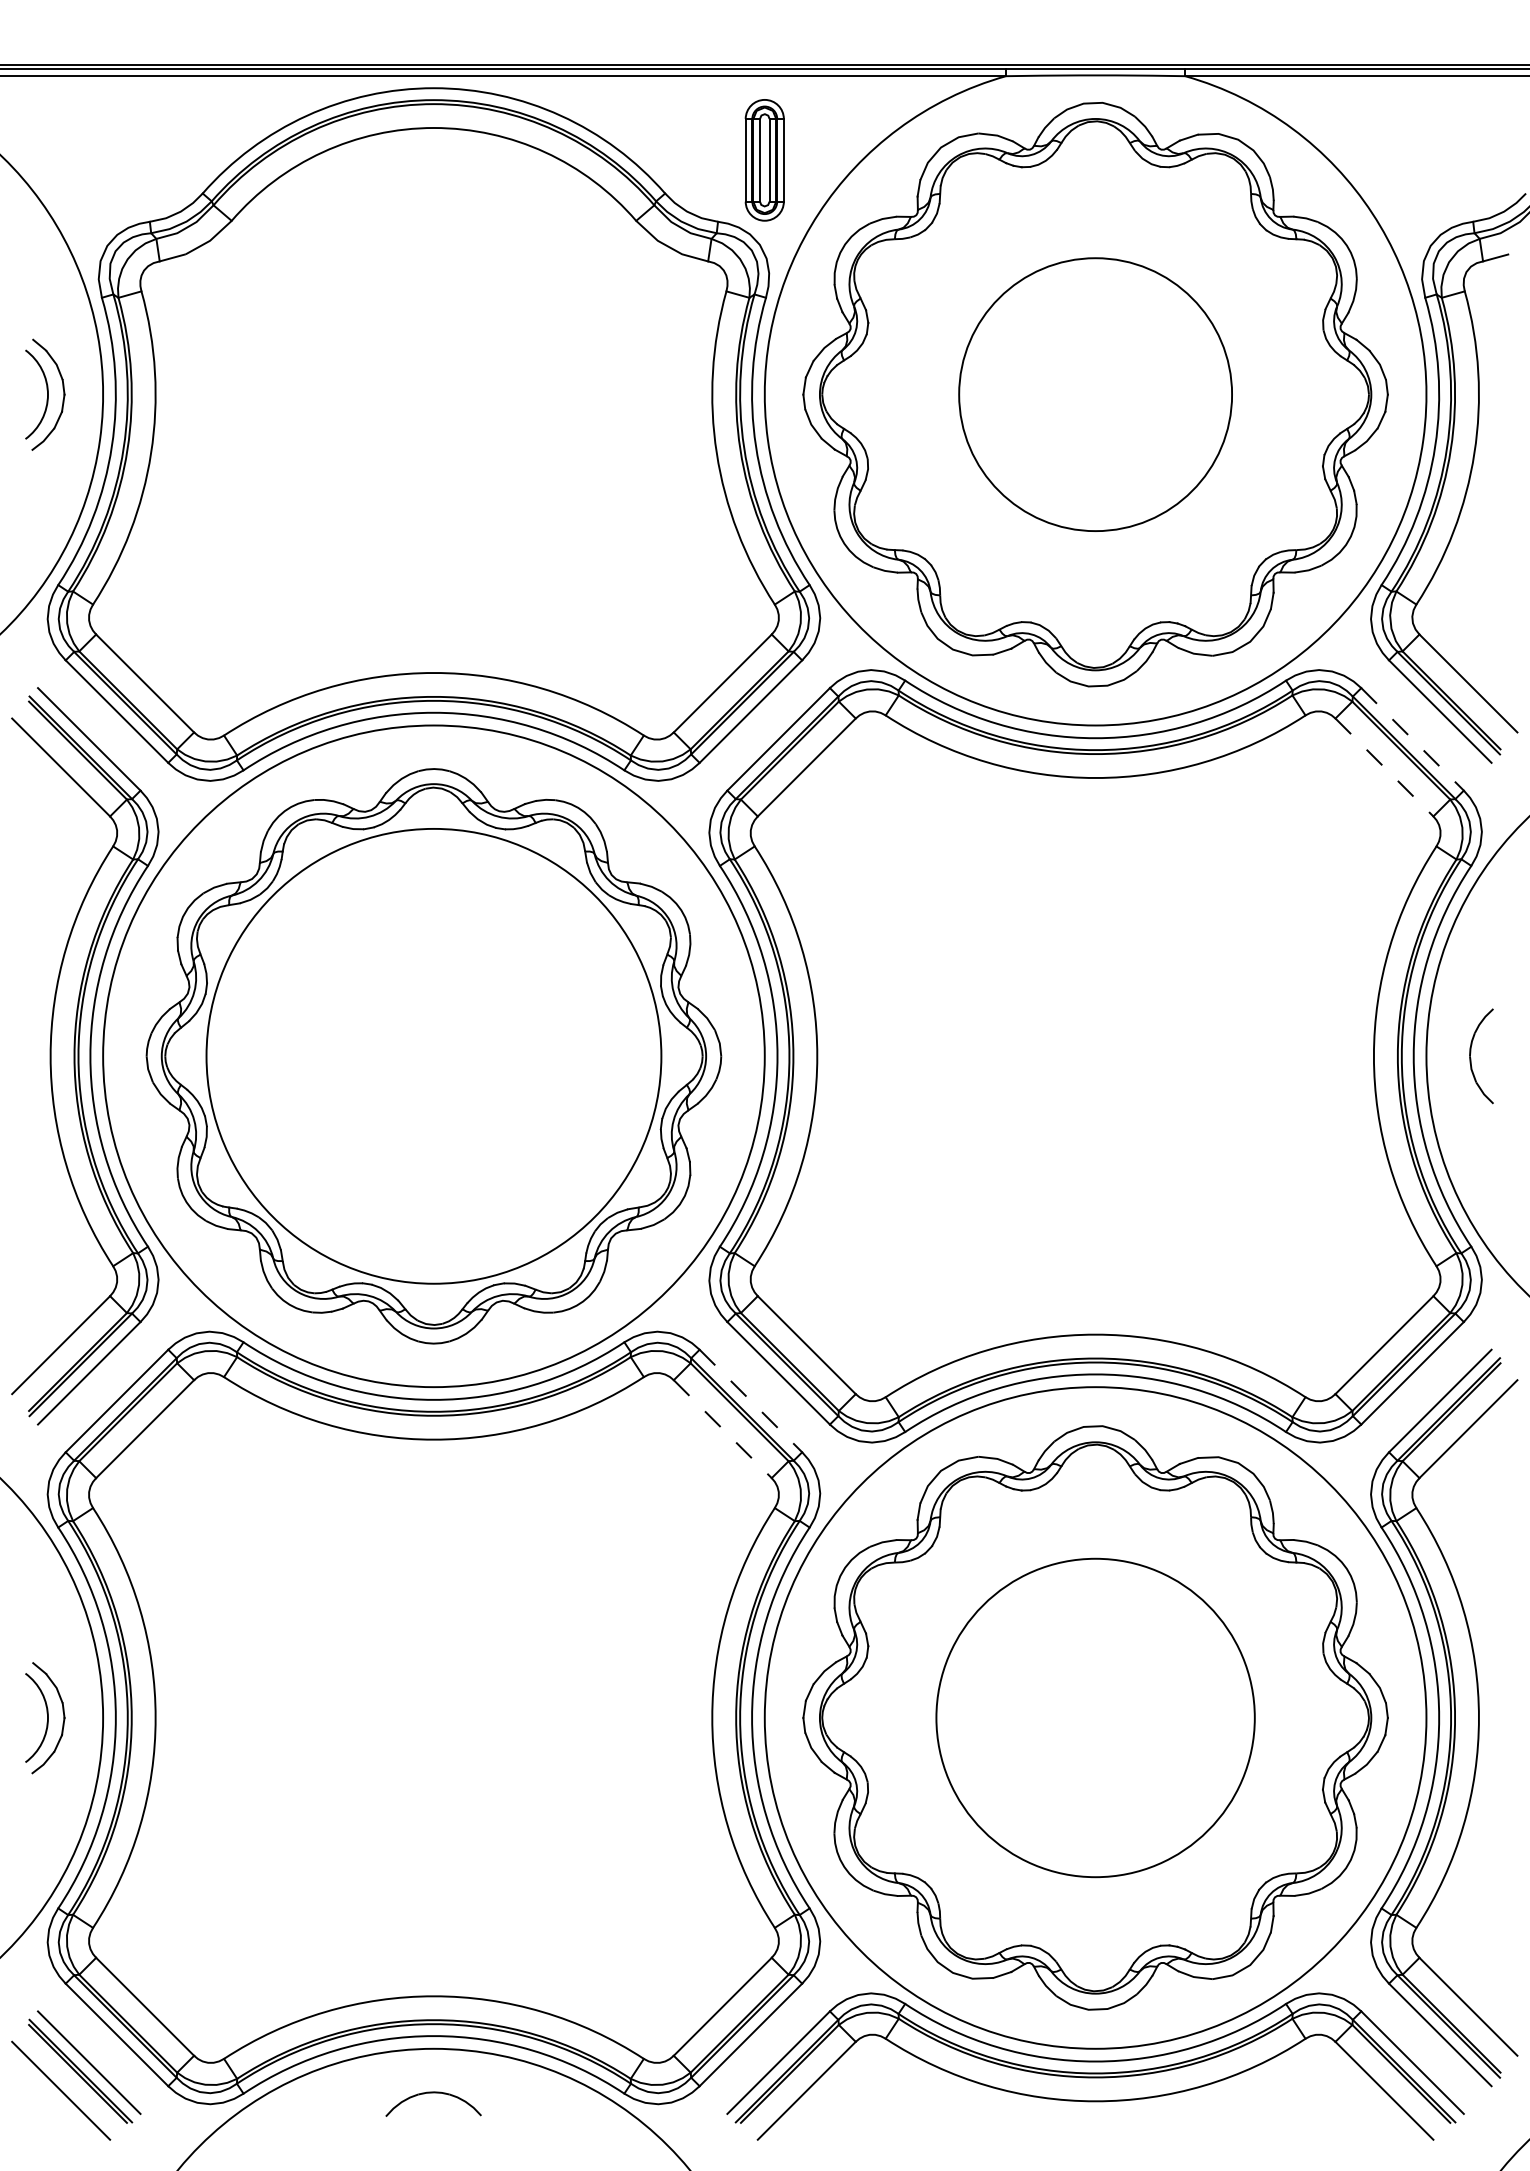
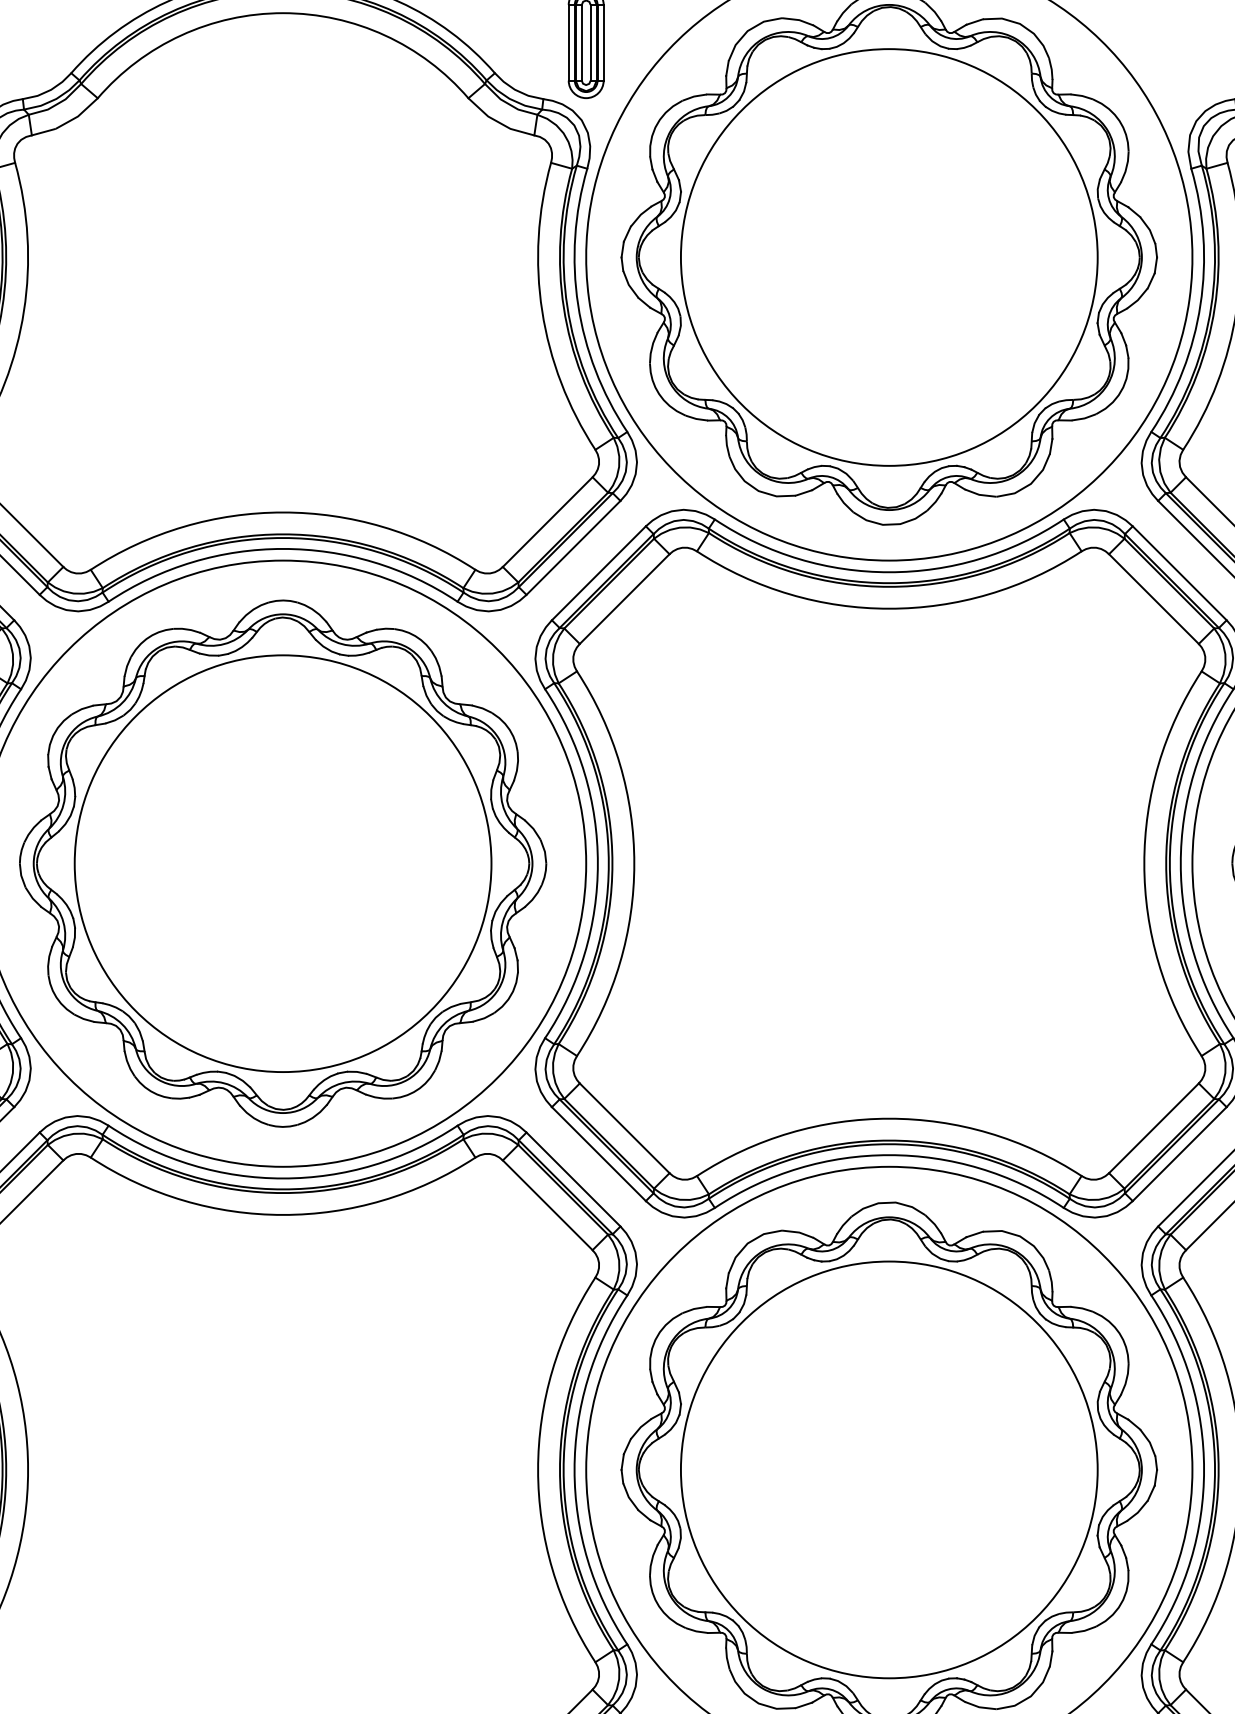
circle: (1095, 394) -> (889, 257), size x1.67
line: (1412, 739) -> (1179, 573), dashed -> solid
line: (1384, 767) -> (1153, 599), dashed -> solid
line: (750, 1401) -> (573, 1179), dashed -> solid
line: (723, 1429) -> (548, 1205), dashed -> solid
circle: (1095, 1717) -> (889, 1469), size x1.43

